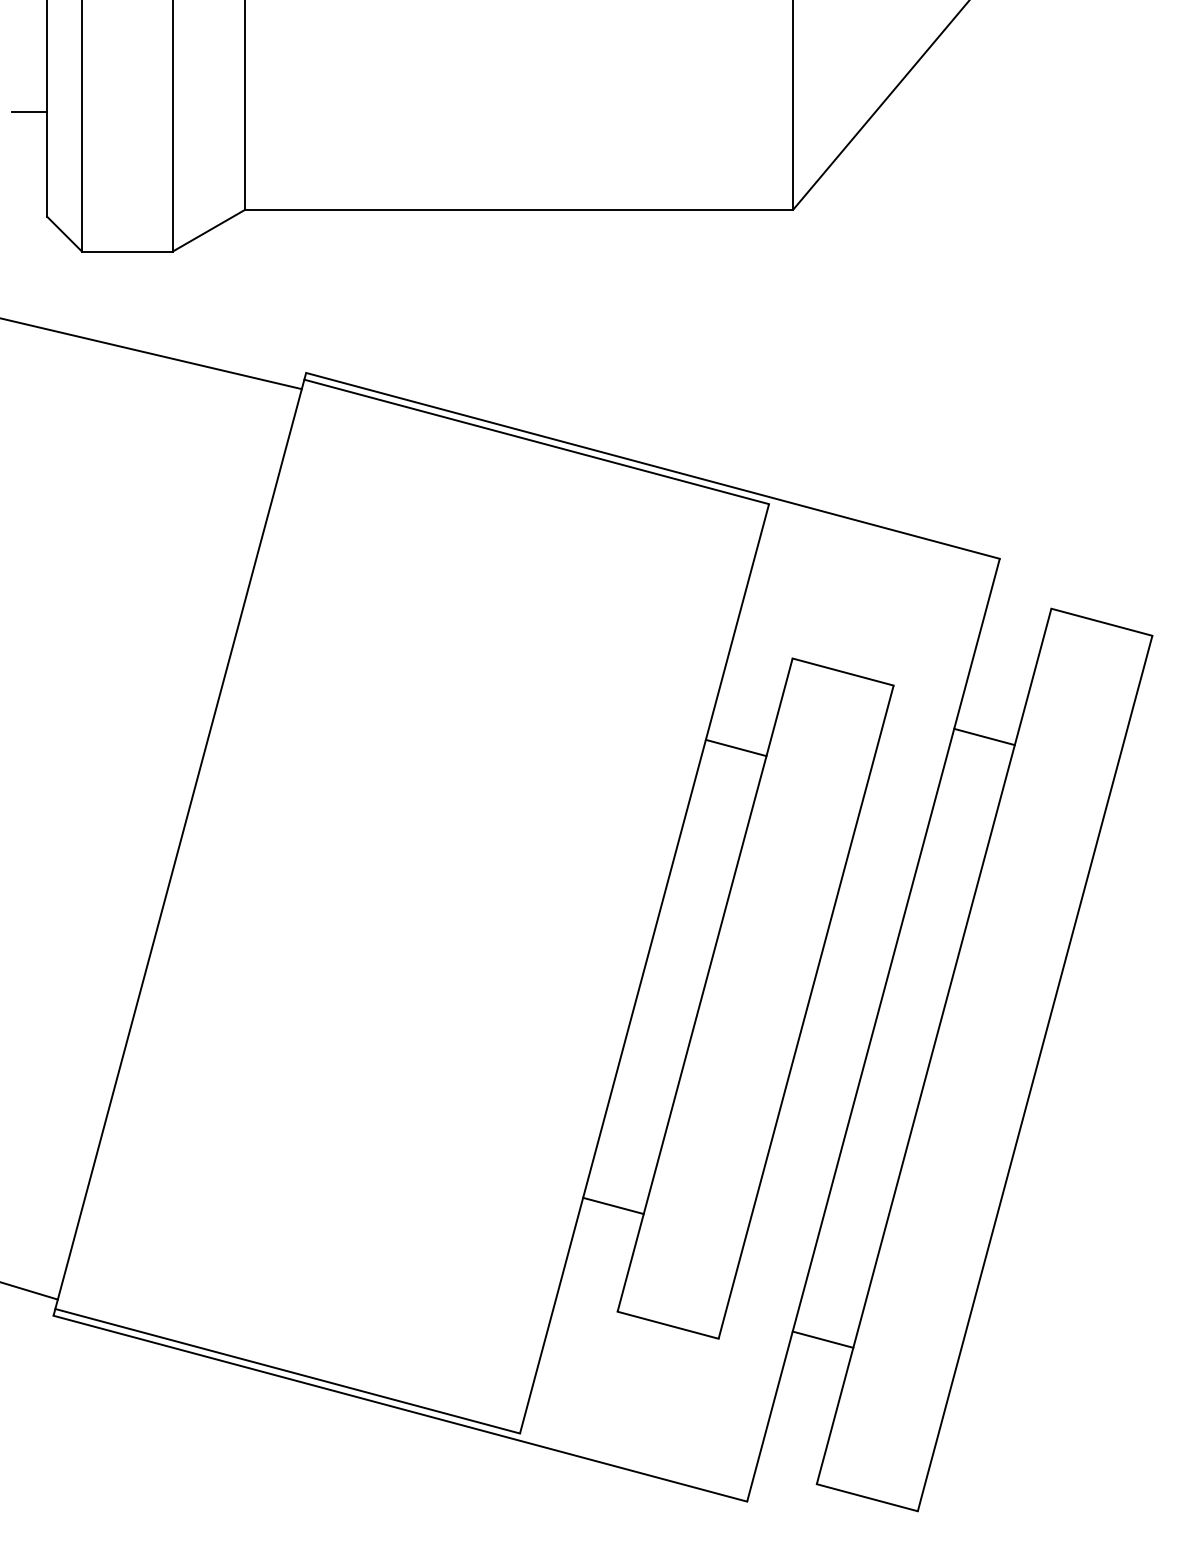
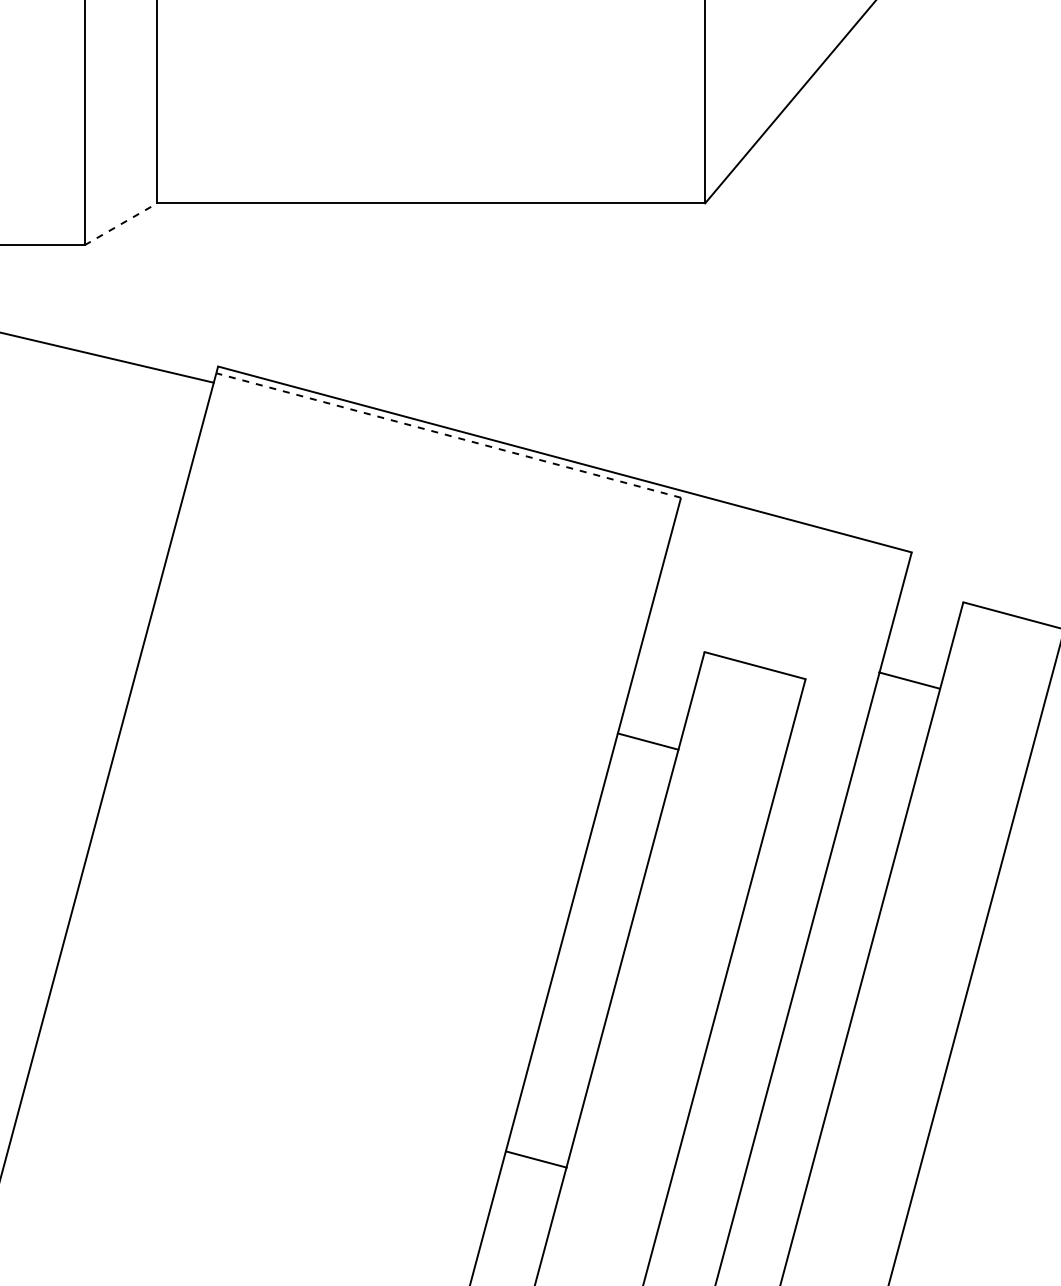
line: (208, 230) -> (120, 224), solid -> dashed
line: (536, 441) -> (448, 435), solid -> dashed
line: (984, 736) -> (909, 680), moved
line: (613, 1205) -> (536, 1159), moved

